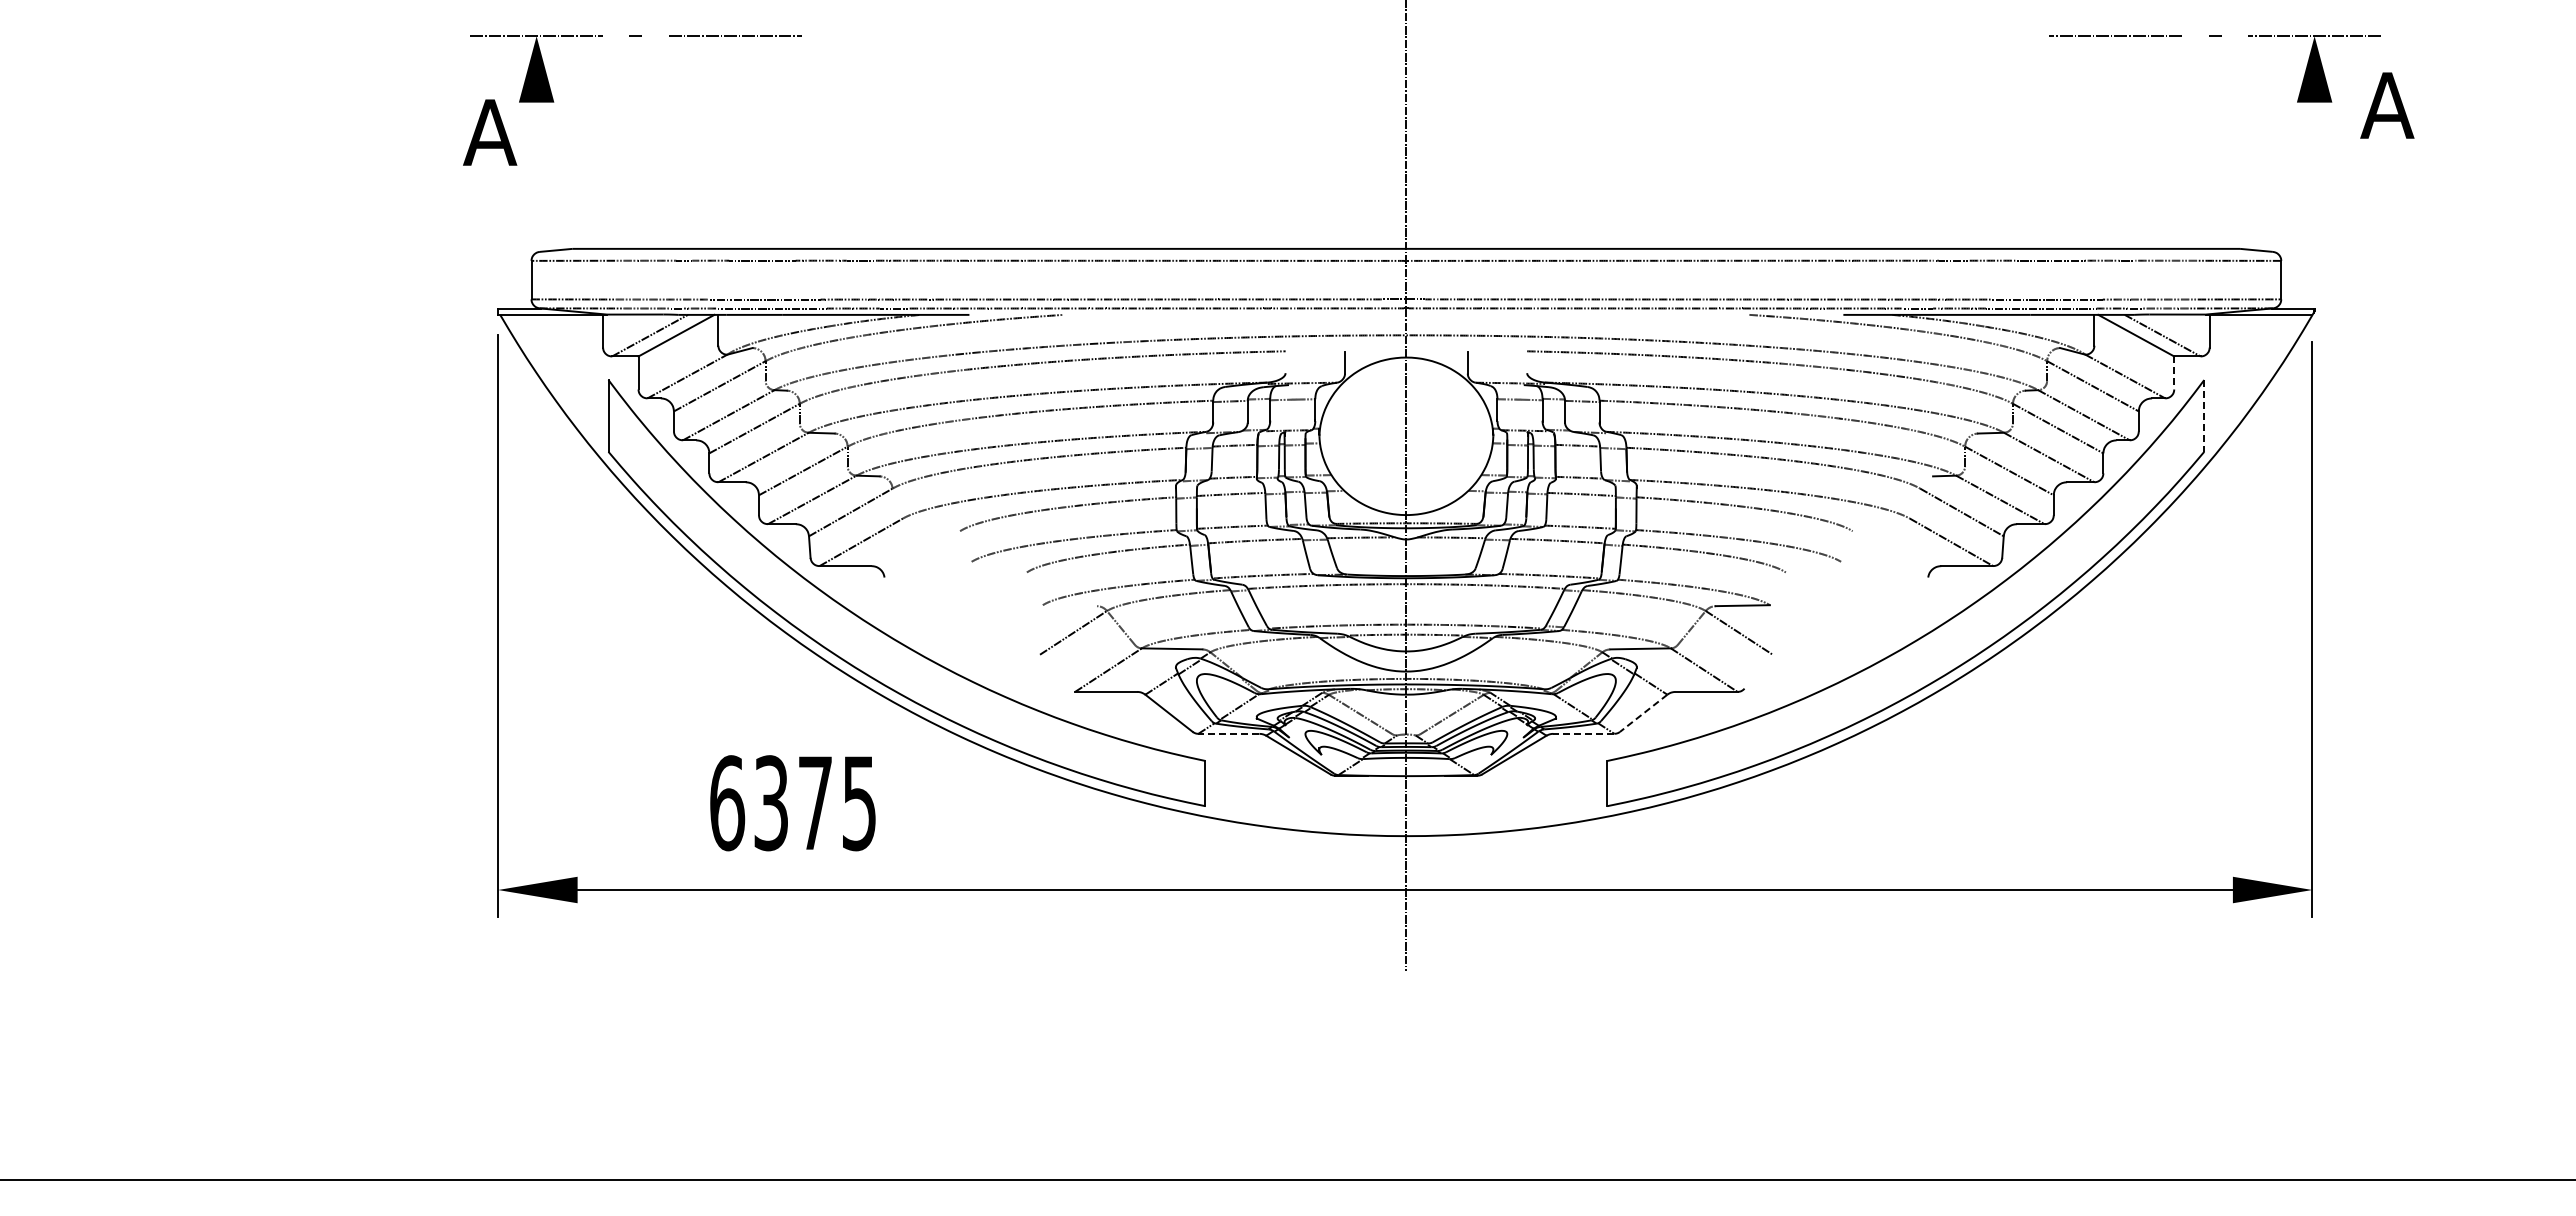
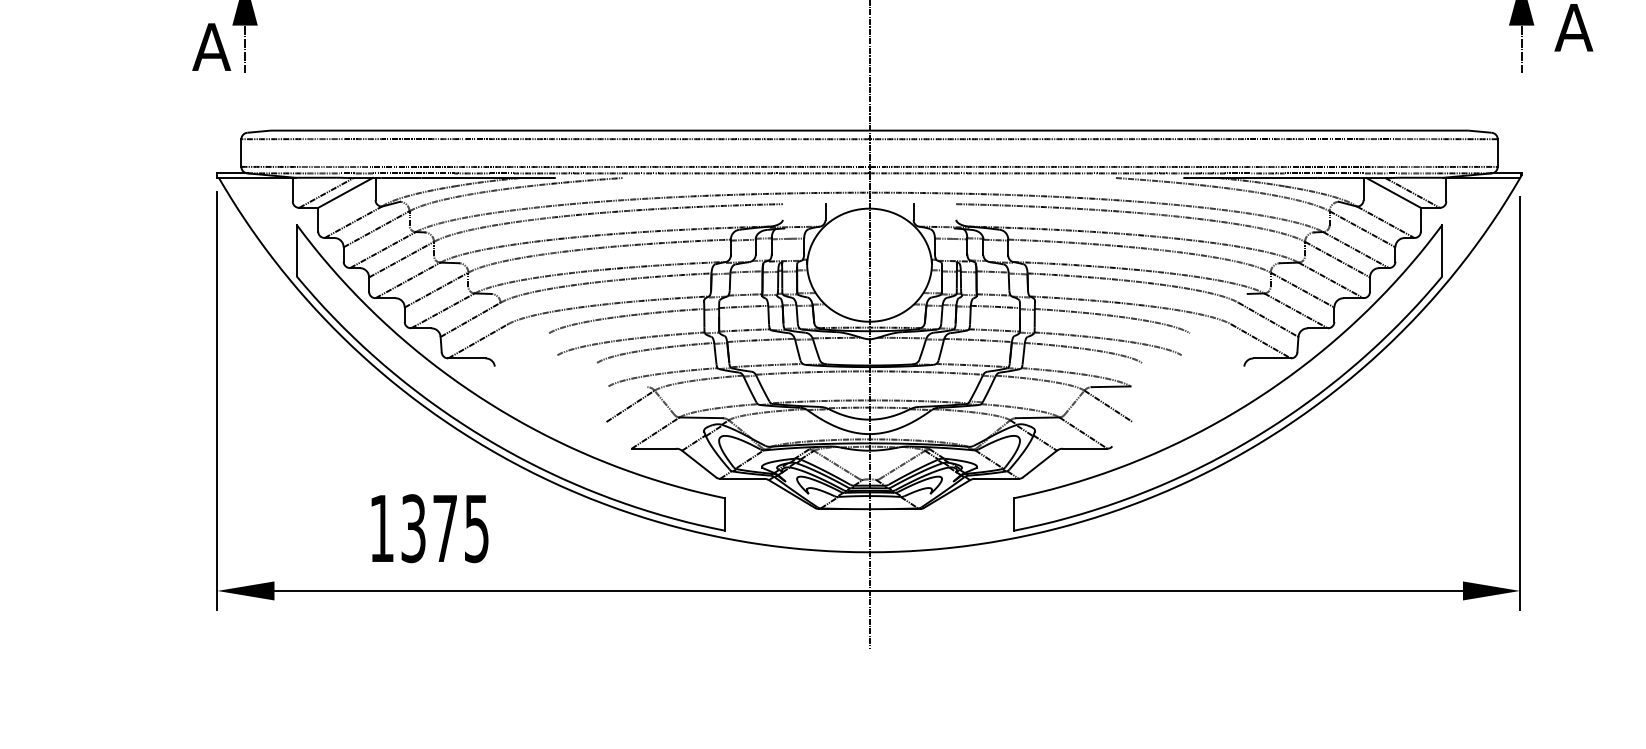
line: (536, 135) -> (244, 49), added
line: (2314, 135) -> (1521, 49), added
line: (2174, 372) -> (1421, 219), dashed -> solid
line: (2204, 415) -> (1442, 250), dashed -> solid
line: (1643, 713) -> (1039, 464), dashed -> solid
line: (1228, 733) -> (741, 478), dashed -> solid
line: (1583, 733) -> (996, 478), dashed -> solid
text: (727, 803) -> (382, 528), 6375 -> 1375

